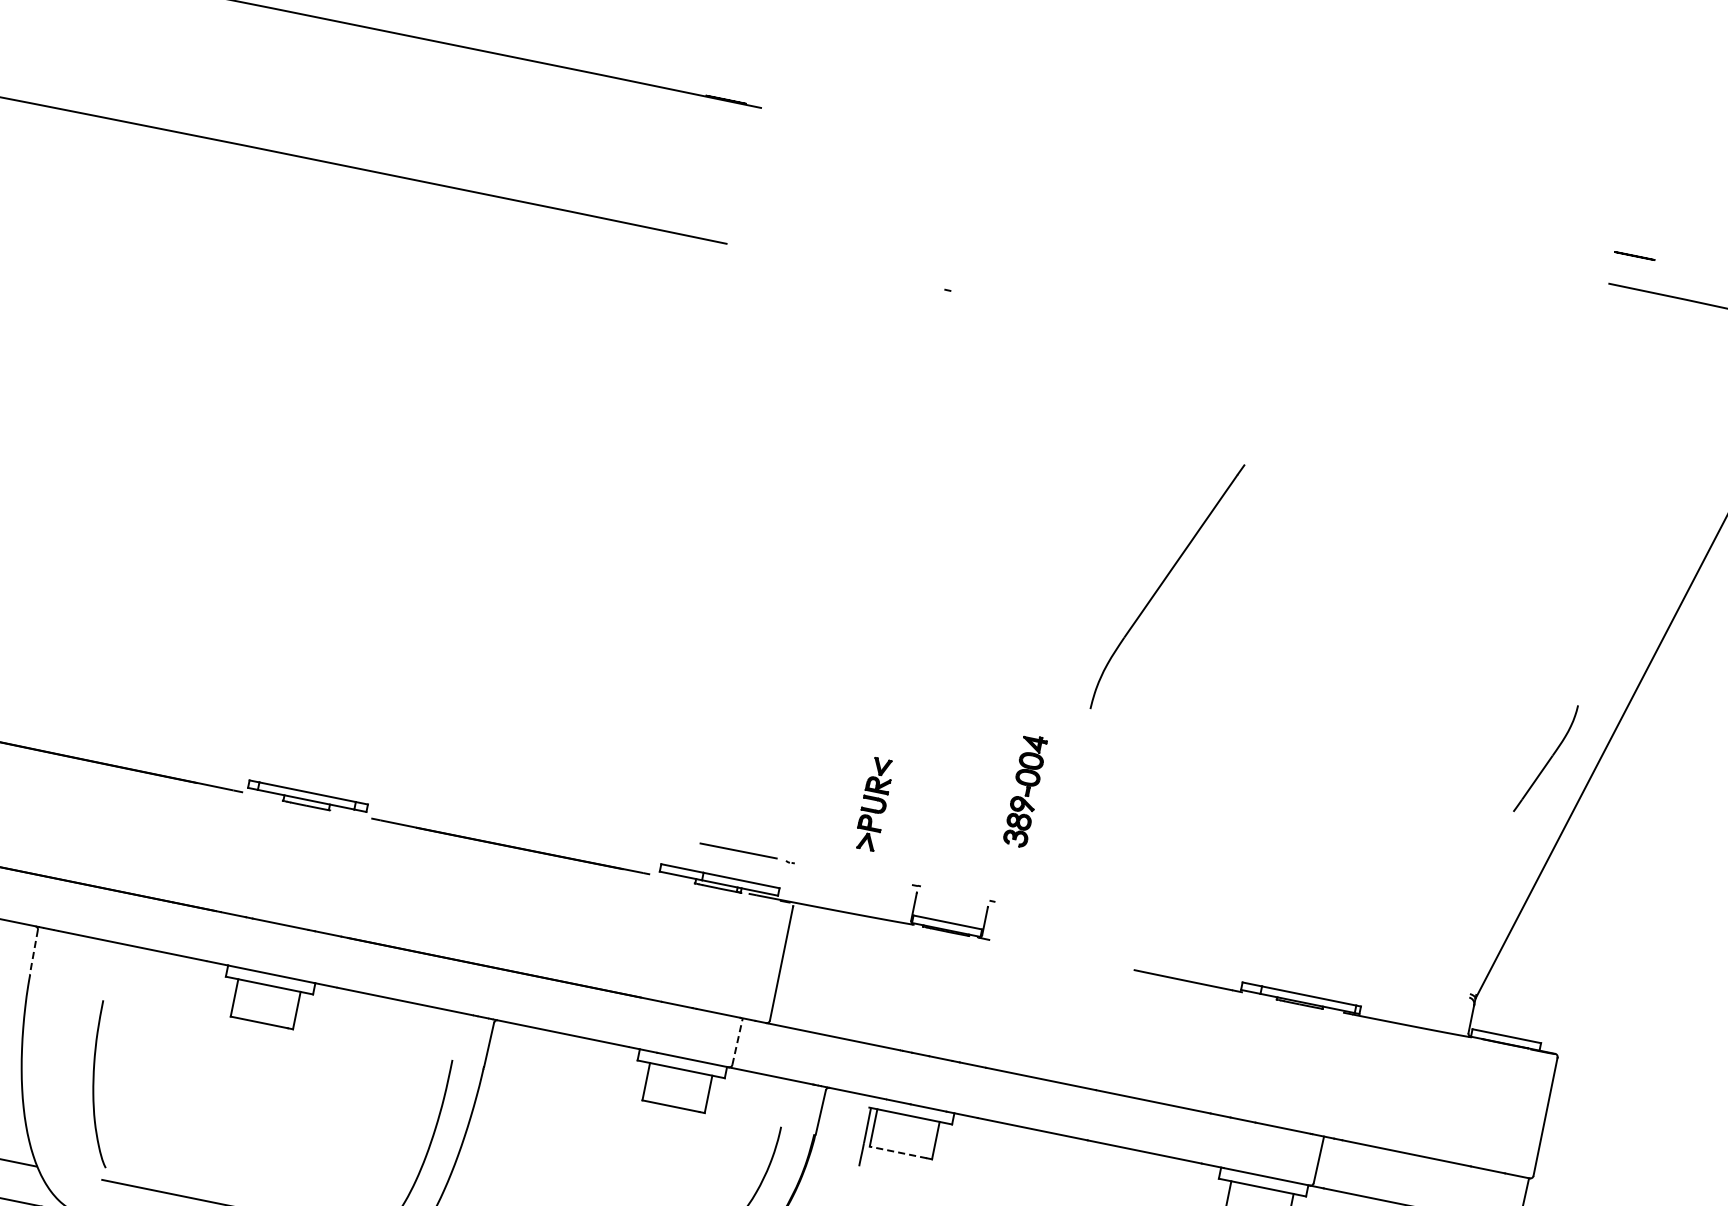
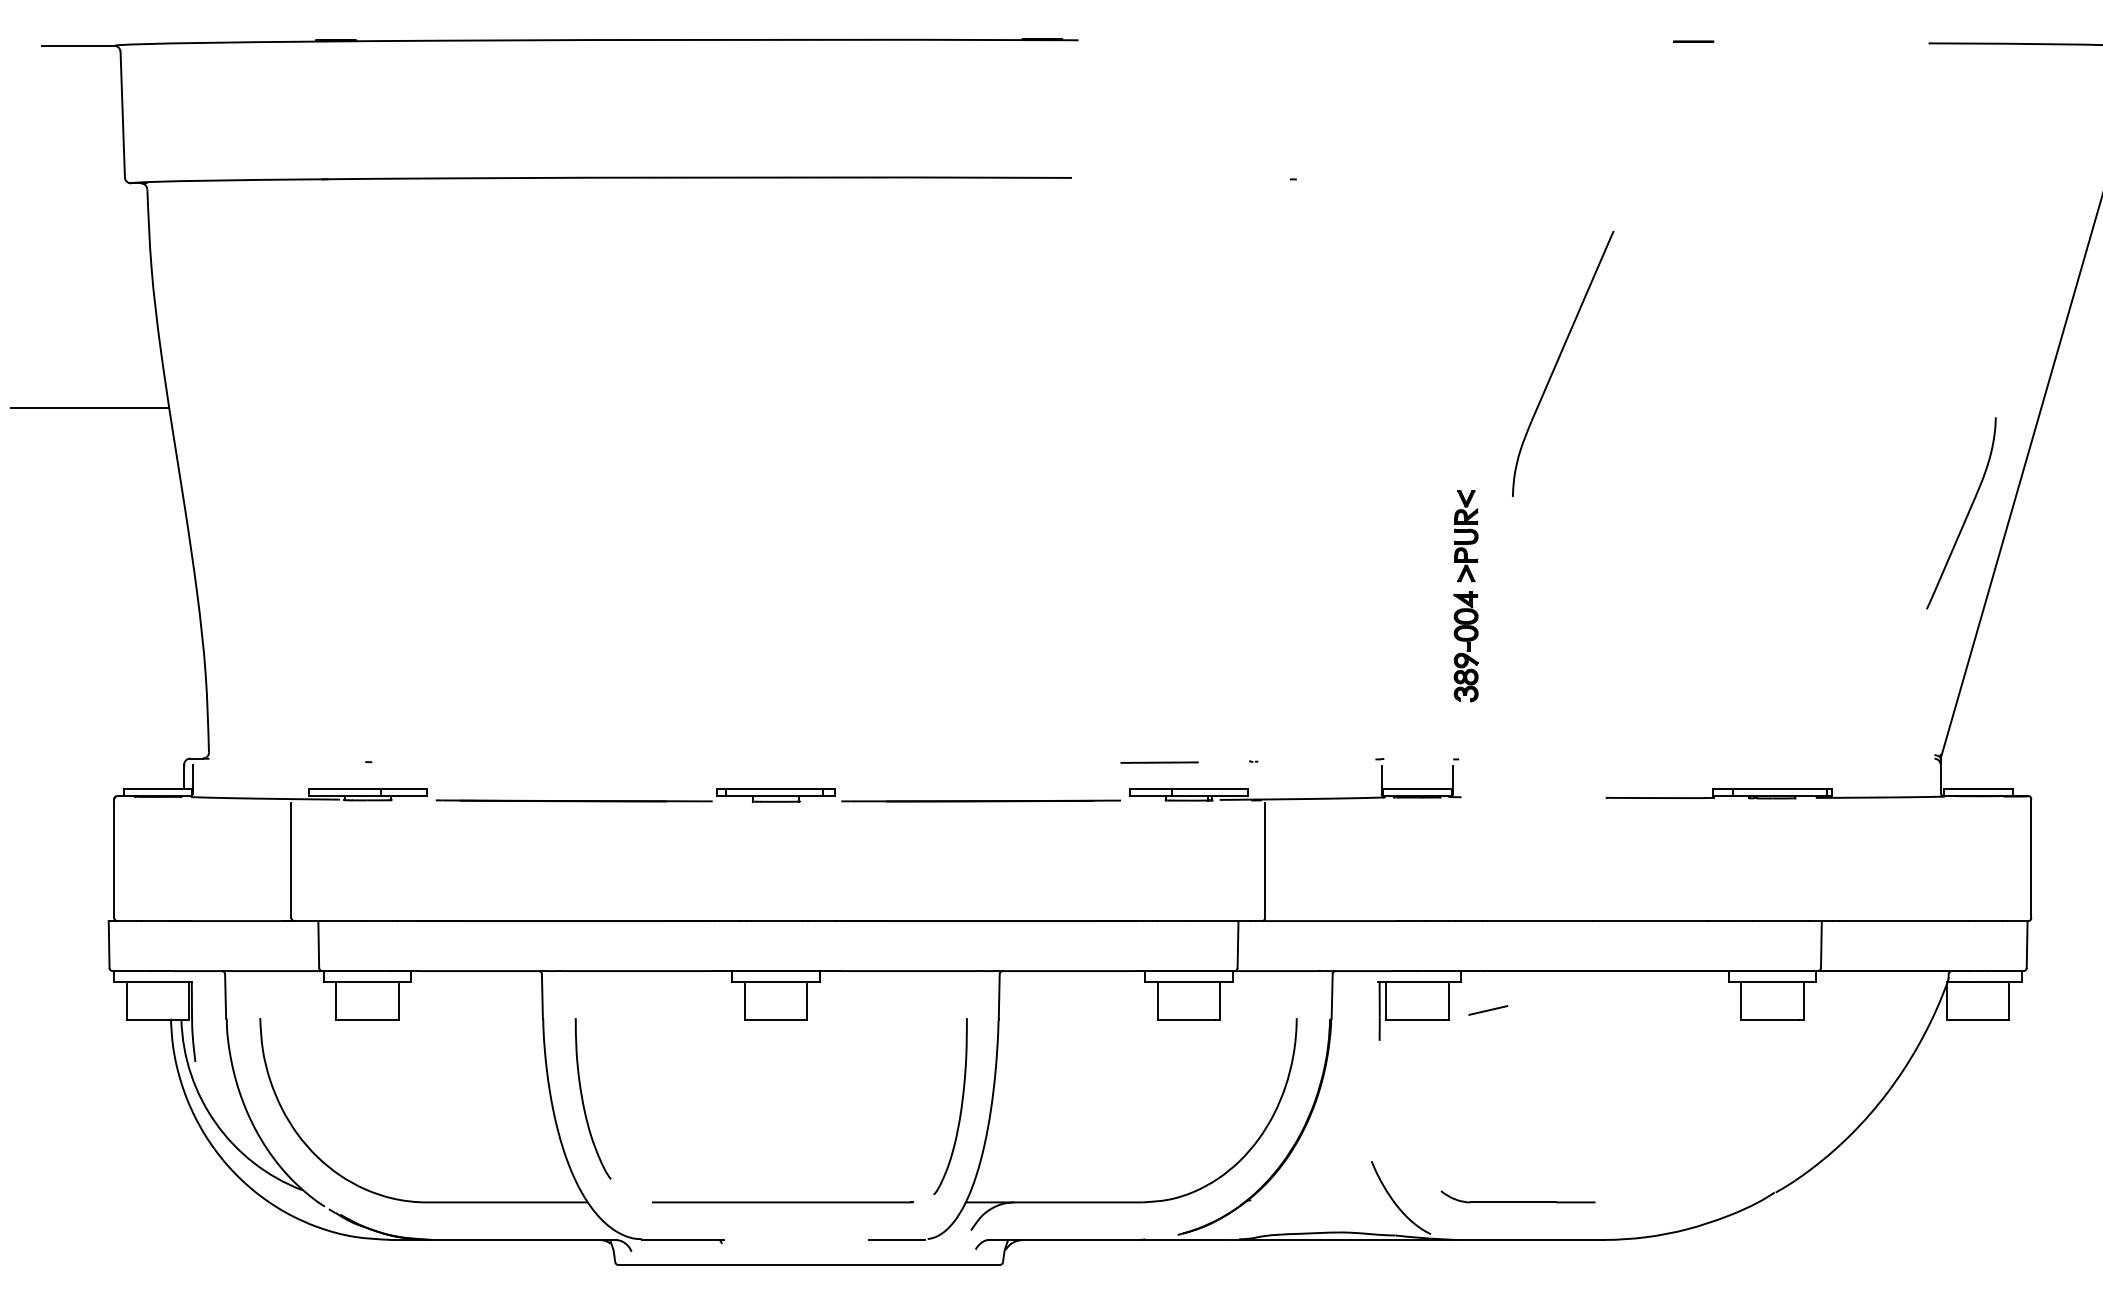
line: (1634, 255) -> (1693, 41), moved
part: (1167, 586) -> (1563, 363), moved
part: (1545, 758) -> (1961, 513), size x1.67
part: (874, 804) -> (1466, 536), moved
line: (738, 850) -> (1159, 762), moved
line: (33, 953) -> (542, 997), dashed -> solid
line: (738, 1041) -> (1238, 944), dashed -> solid
curve: (94, 1081) -> (583, 1098), moved
line: (898, 1152) -> (1414, 1019), dashed -> solid
line: (973, 1158) -> (1488, 1010), added

